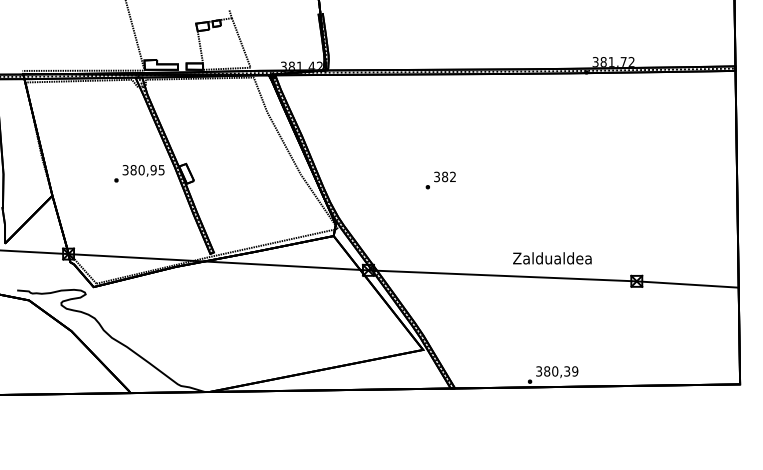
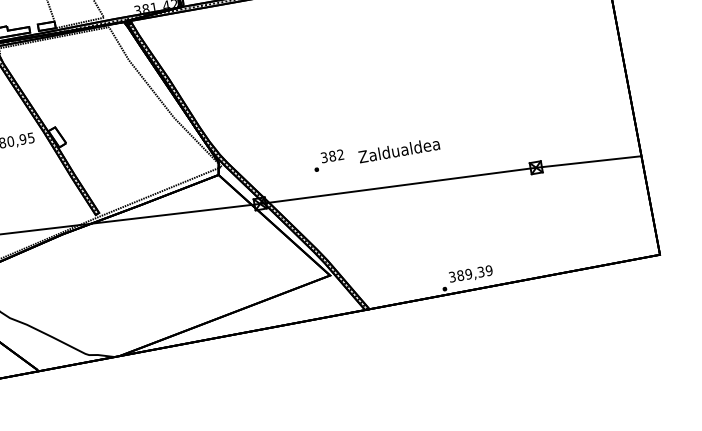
text: (440, 180) -> (328, 160), moved
text: (552, 258) -> (399, 150), moved
text: (555, 371) -> (469, 274), 380,39 -> 389,39

